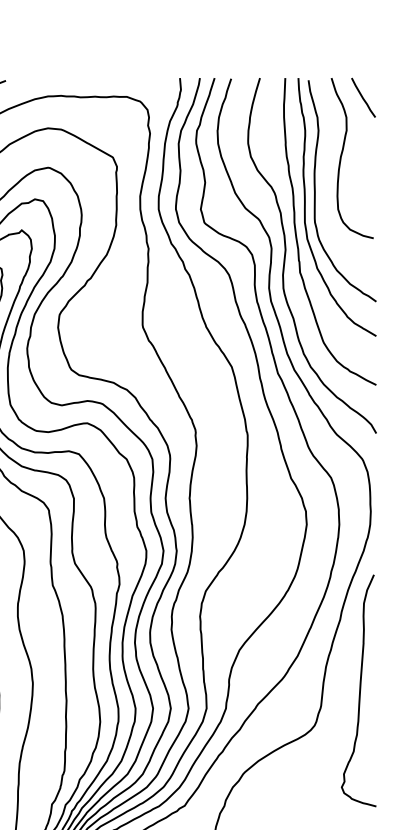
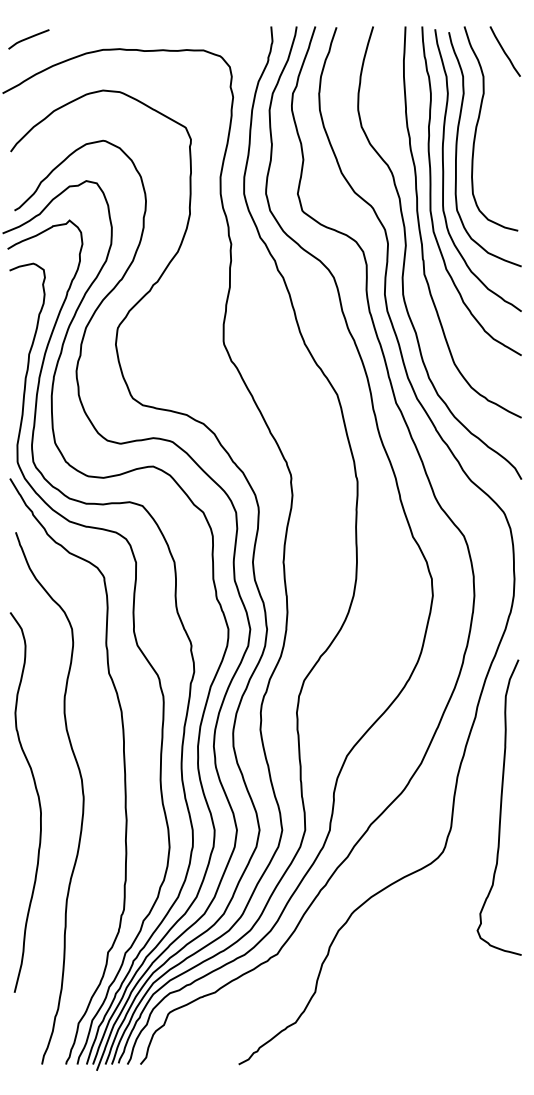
curve: (326, 174) -> (457, 149), added

